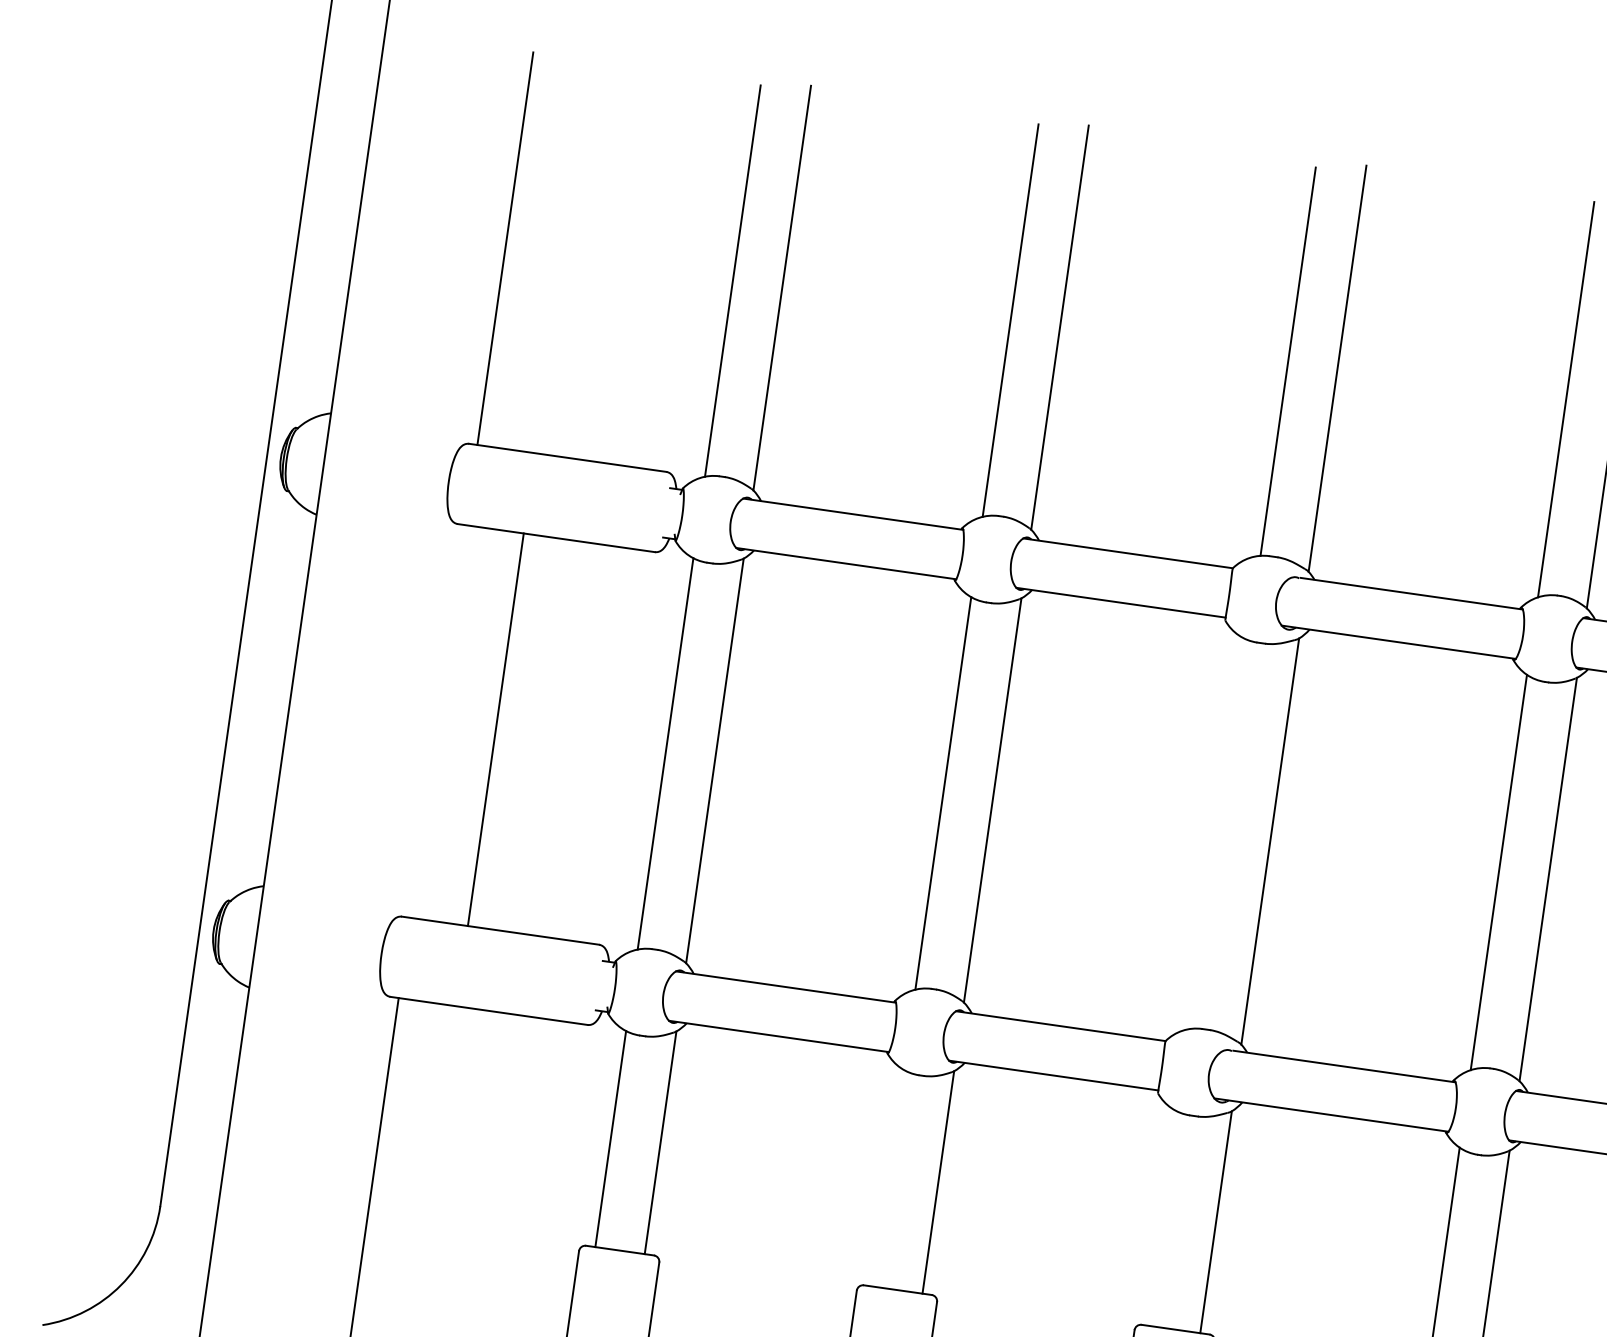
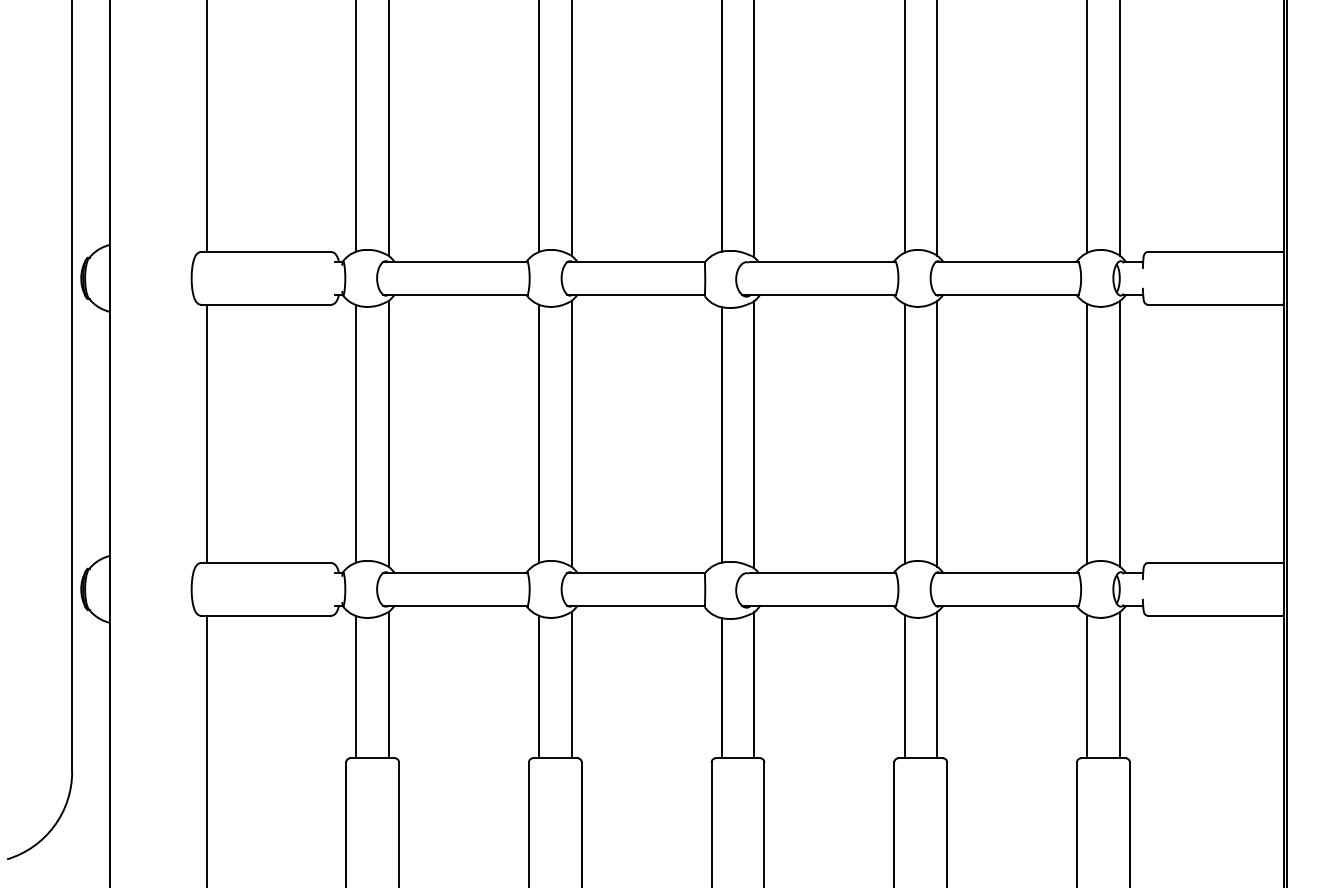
line: (495, 729) -> (206, 433), moved
line: (1220, 833) -> (721, 434), added
line: (889, 1177) -> (539, 686), added
line: (1165, 1219) -> (721, 688), added

